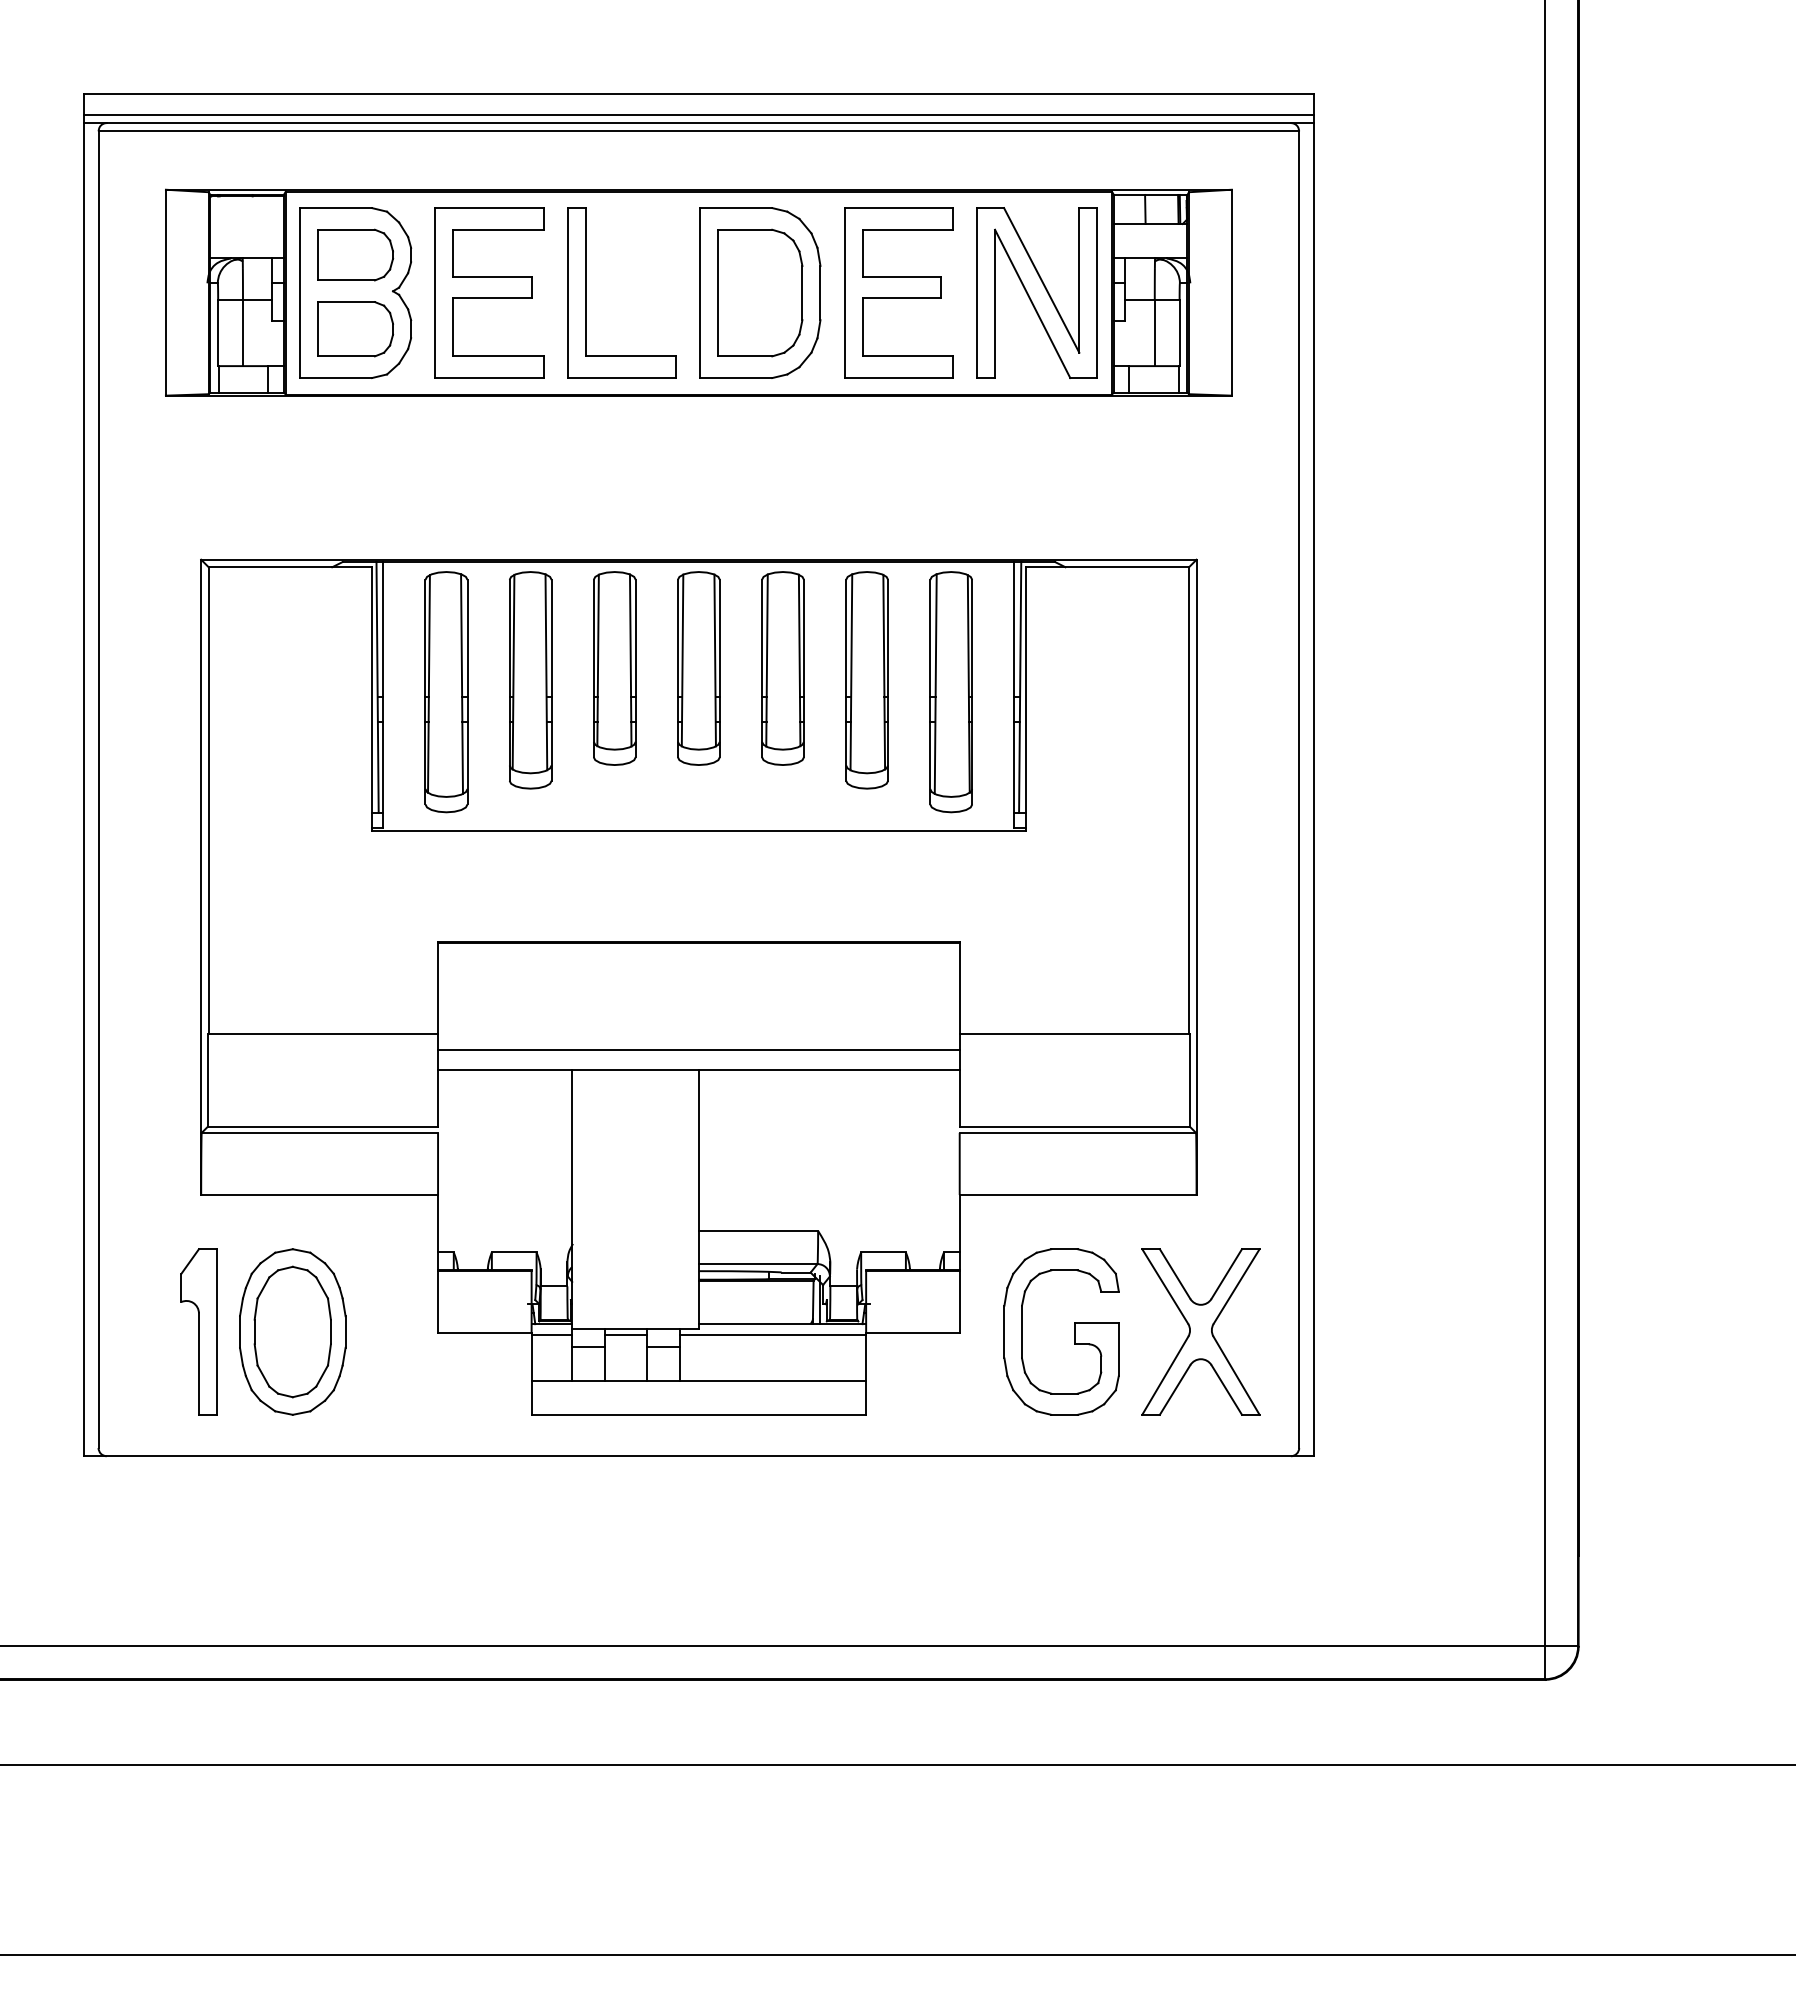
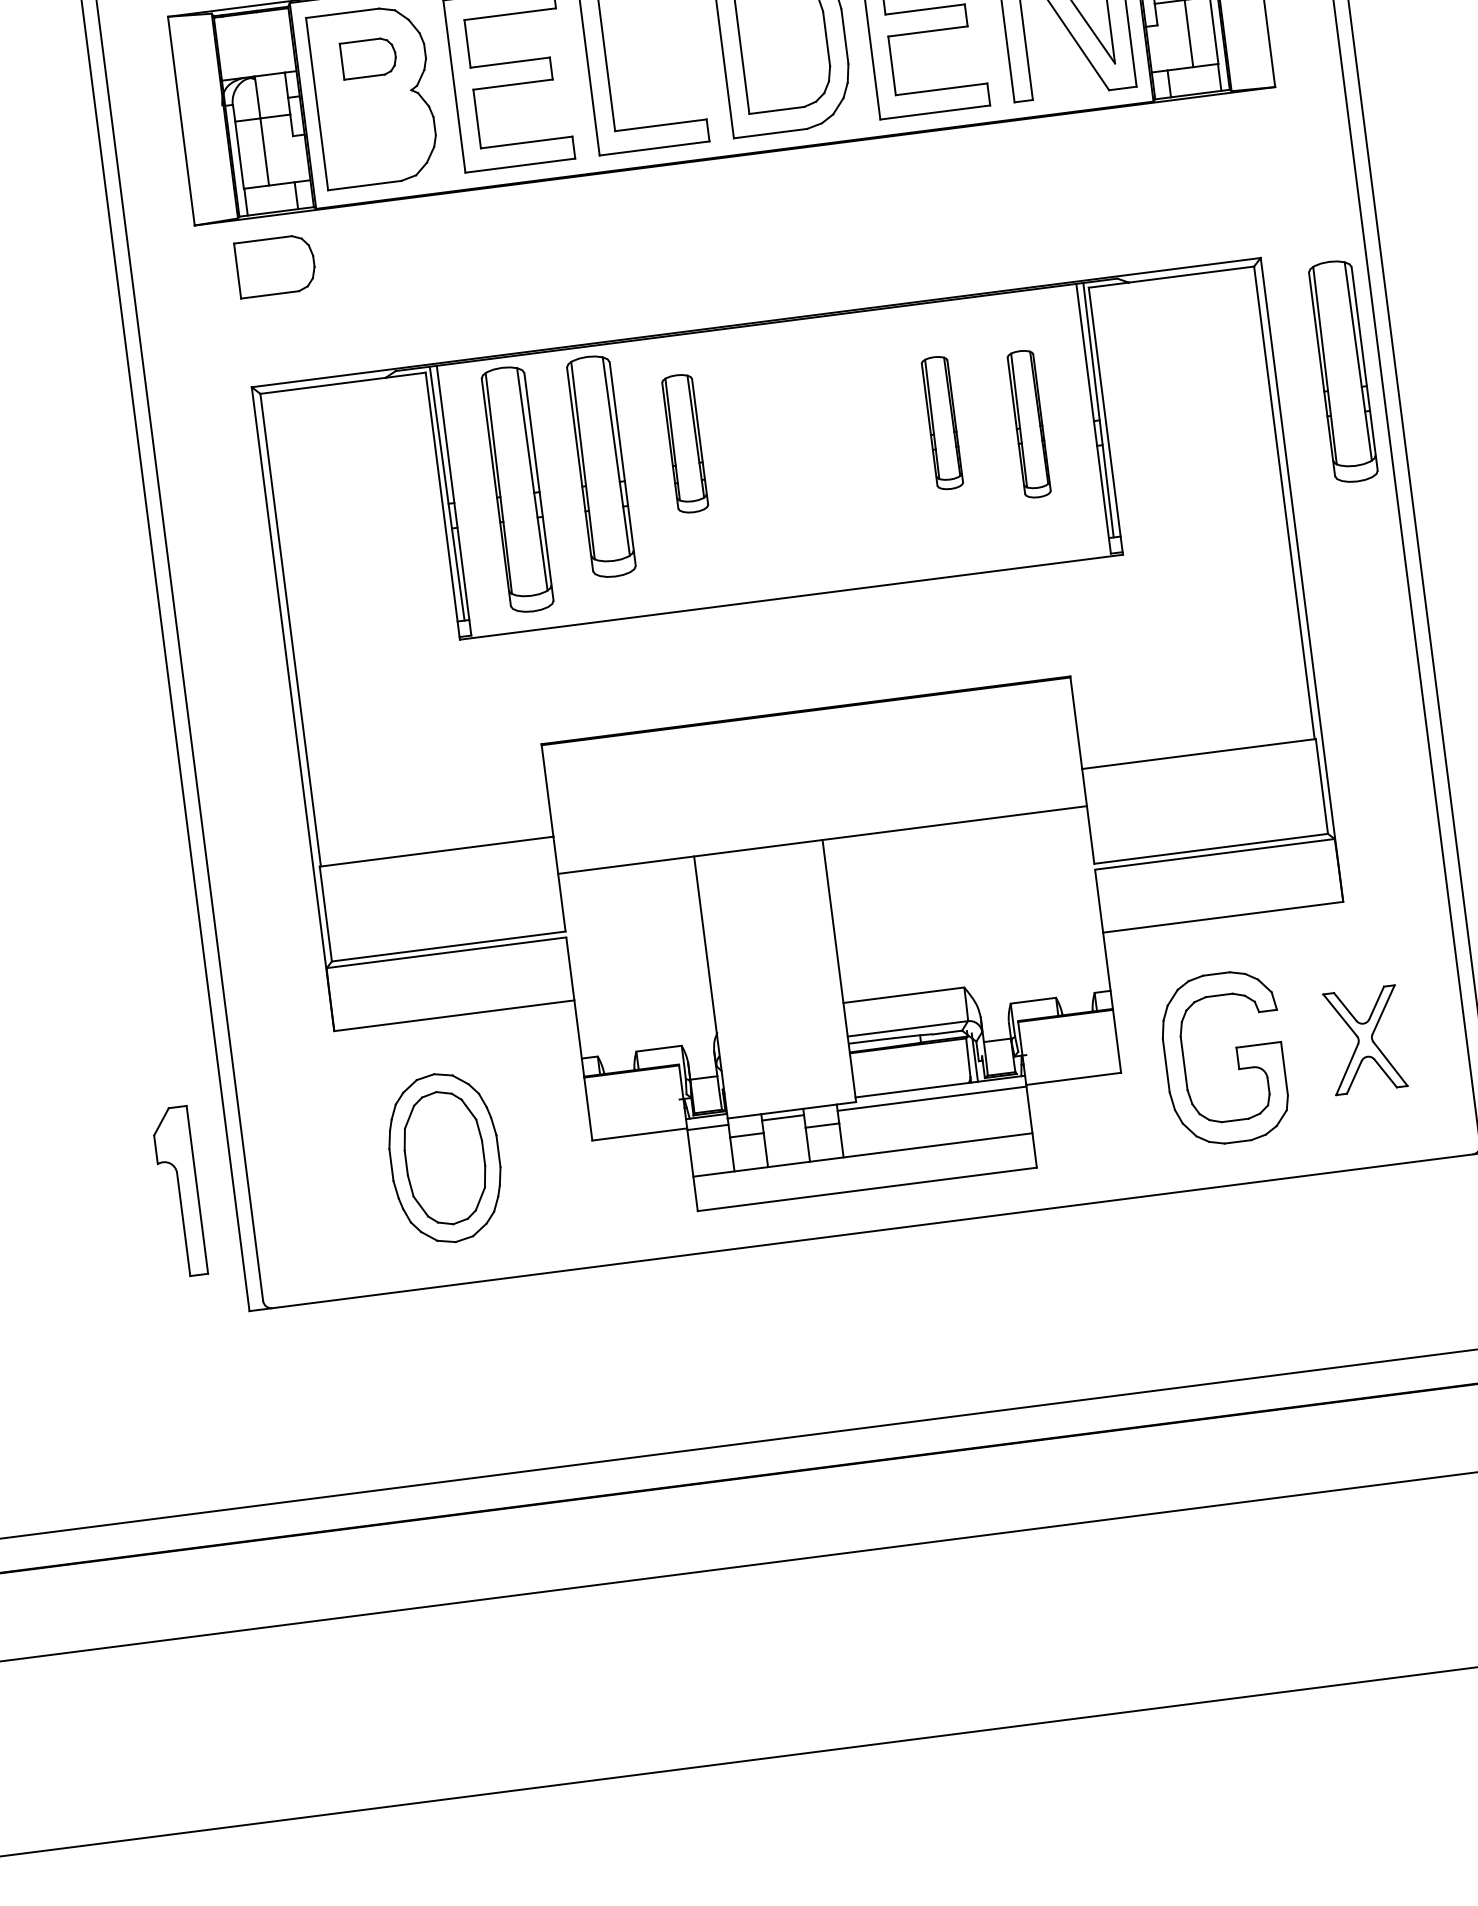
part: (355, 254) -> (368, 57), size x0.7
part: (355, 329) -> (275, 266), moved
part: (614, 668) -> (684, 443), size x0.7
part: (698, 668) -> (770, 432), removed
part: (782, 668) -> (855, 422), removed
part: (866, 680) -> (941, 423), size x0.6
part: (1262, 680) -> (1343, 371), added
part: (950, 692) -> (1028, 424), size x0.6
line: (698, 1050) -> (819, 820), removed
part: (198, 1331) -> (179, 1191), moved
part: (1200, 1331) -> (1364, 1039), size x0.6

